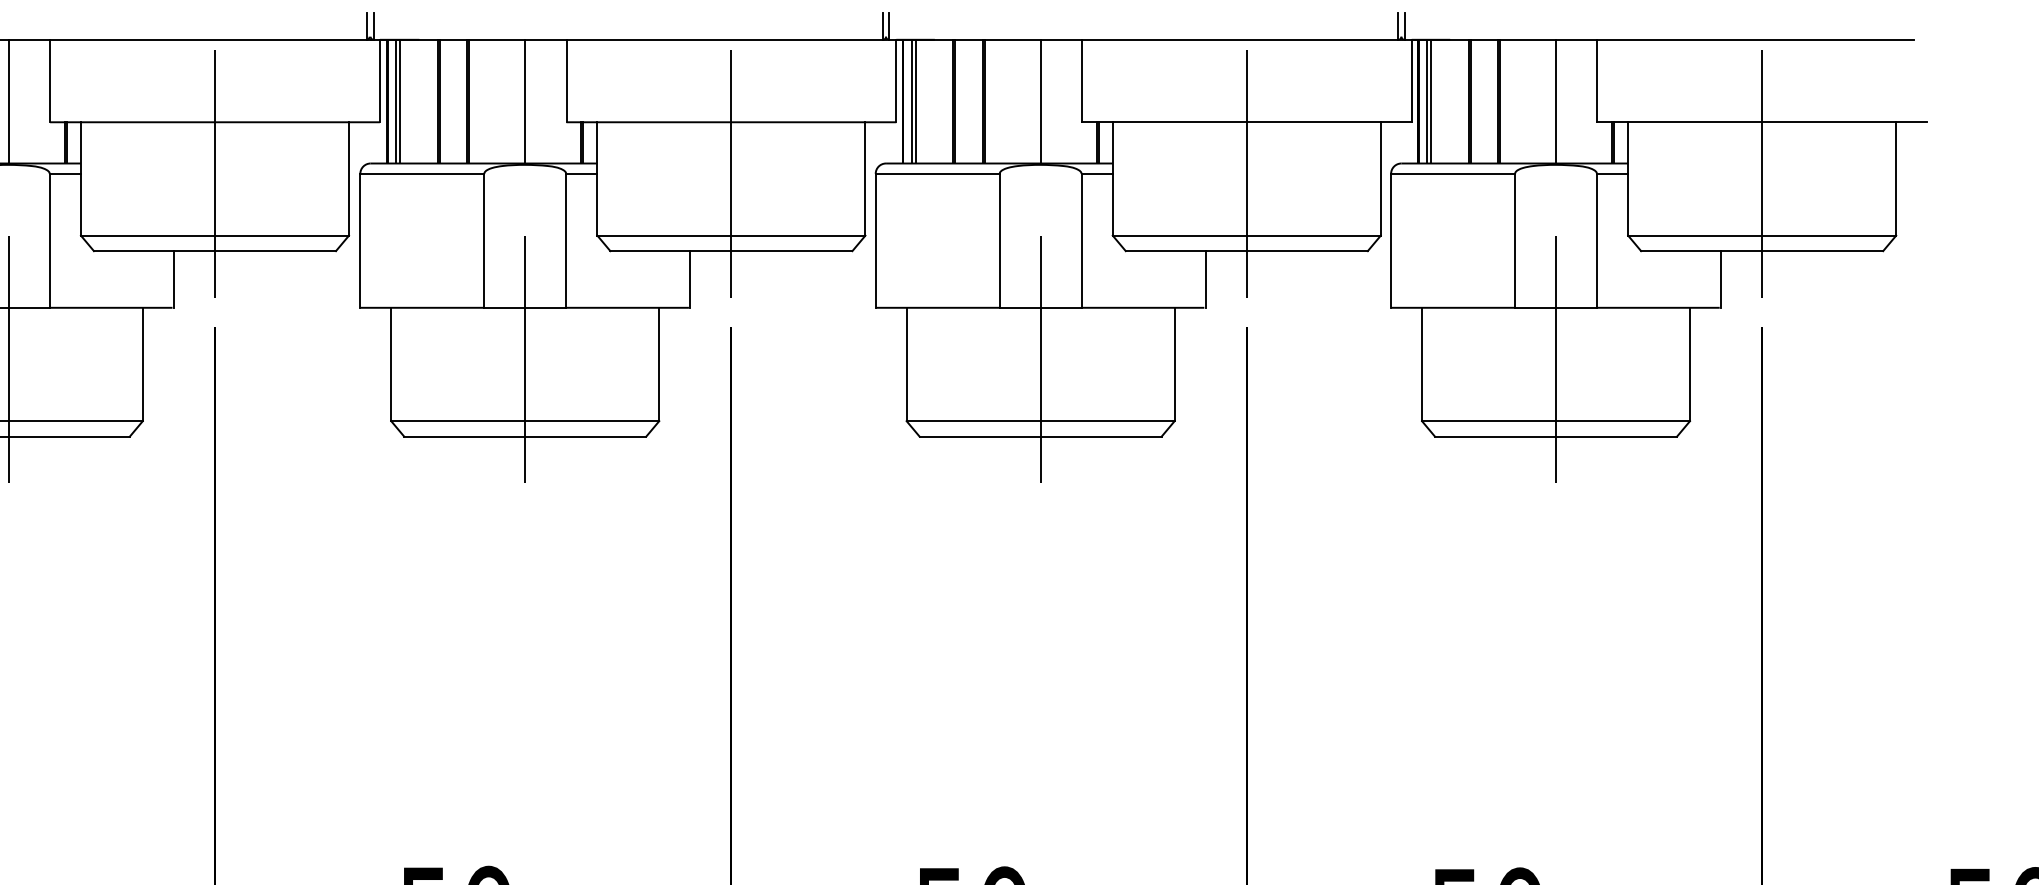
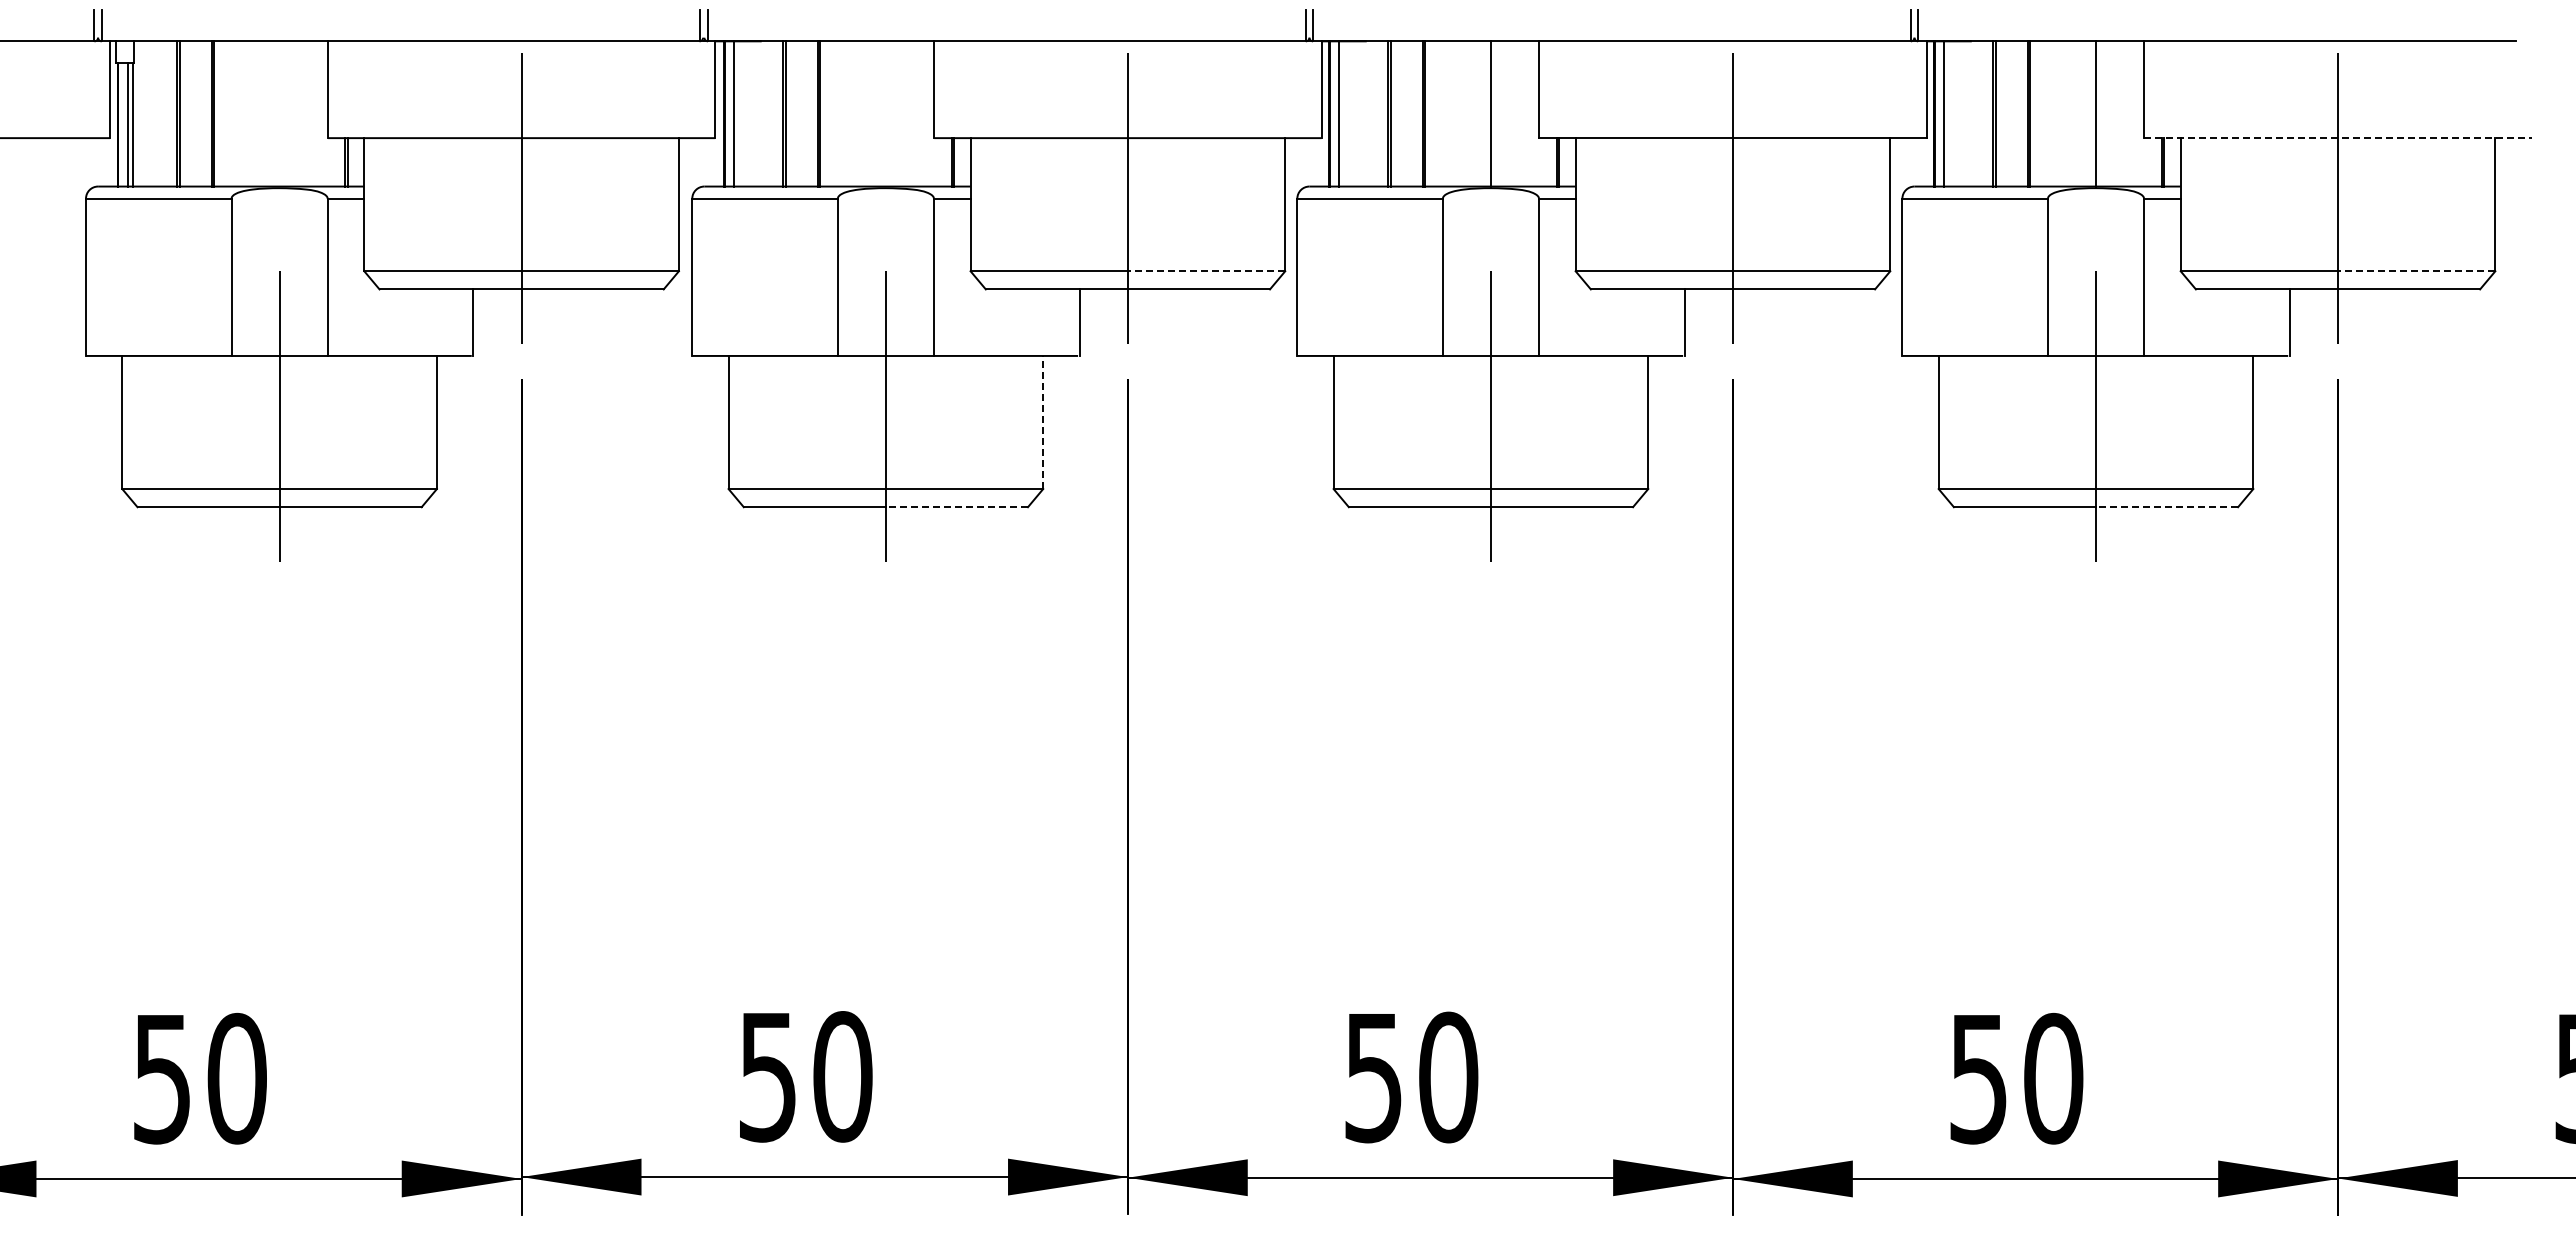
line: (8, 101) -> (279, 113), removed
line: (400, 101) -> (739, 113), removed
line: (524, 101) -> (885, 113), removed
line: (915, 101) -> (1344, 113), removed
line: (1431, 101) -> (1949, 113), removed
line: (1762, 122) -> (2338, 138), solid -> dashed
line: (798, 235) -> (1206, 271), solid -> dashed
line: (1829, 235) -> (2416, 271), solid -> dashed
line: (659, 364) -> (1043, 422), solid -> dashed
line: (585, 436) -> (956, 507), solid -> dashed
line: (1616, 436) -> (2166, 507), solid -> dashed

